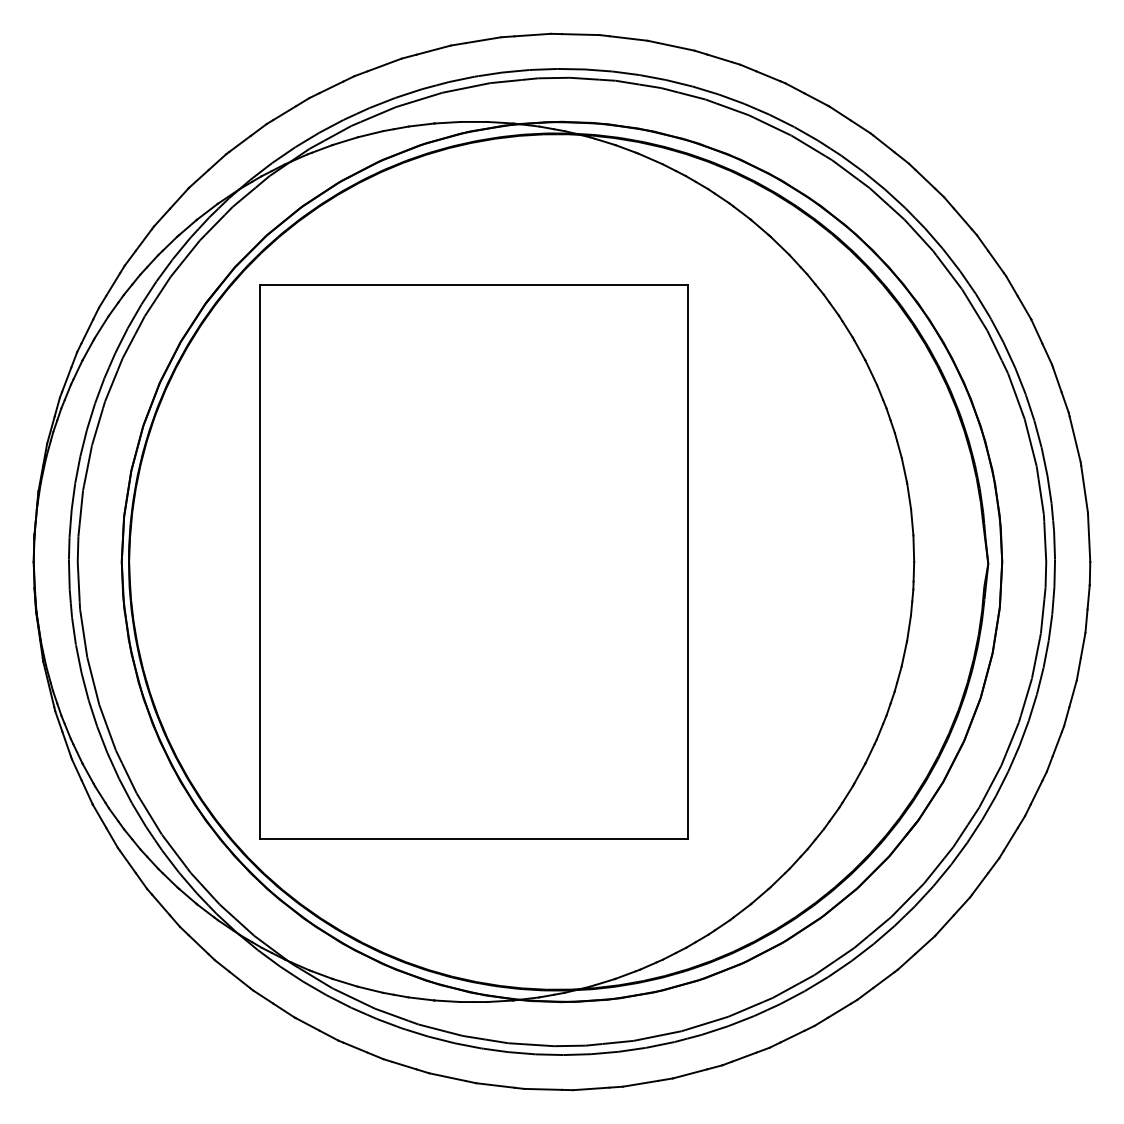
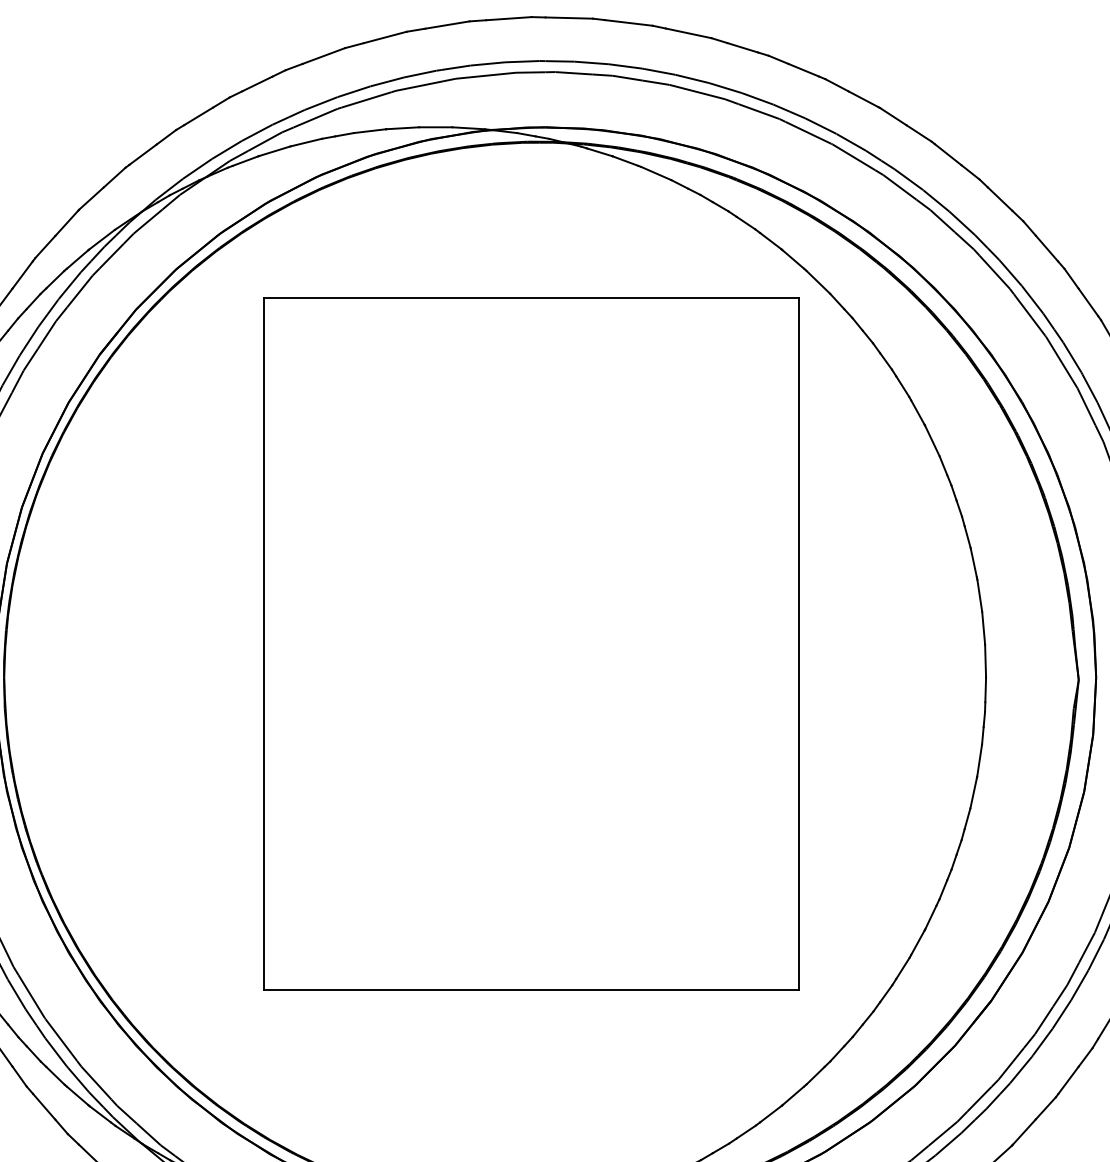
part: (473, 561) -> (531, 643), moved

